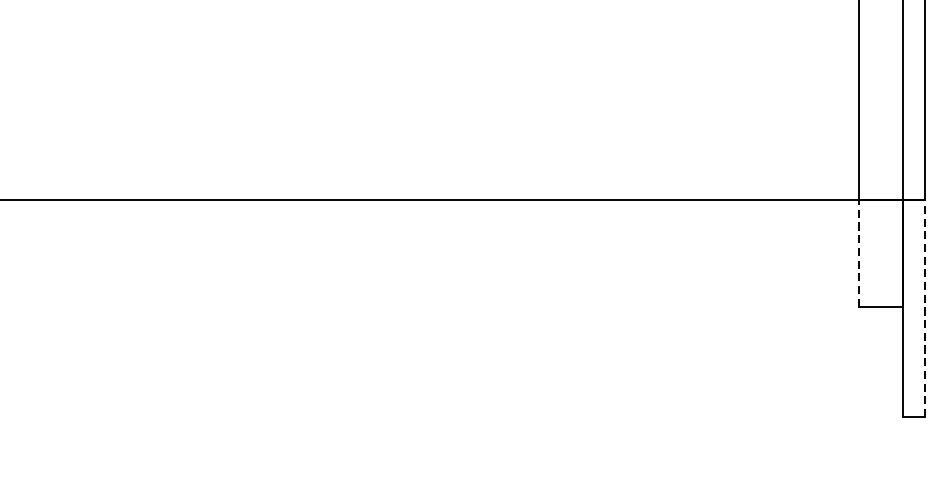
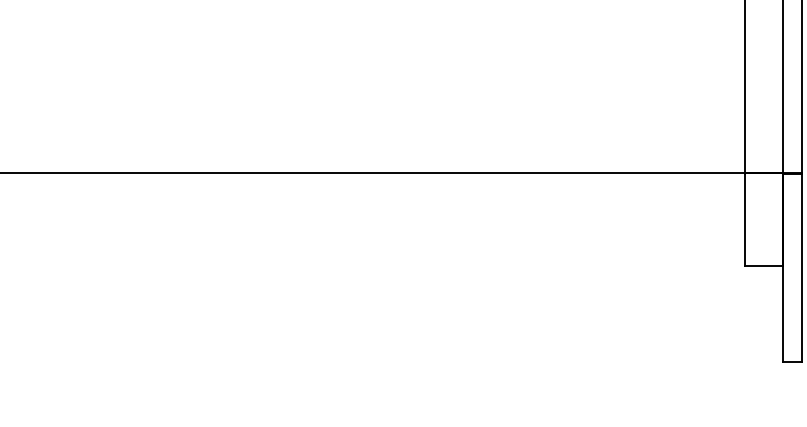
line: (859, 252) -> (745, 219), dashed -> solid
line: (924, 308) -> (801, 267), dashed -> solid

